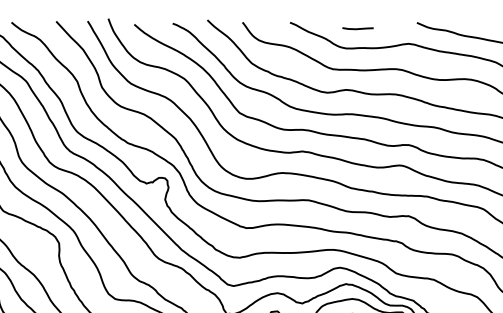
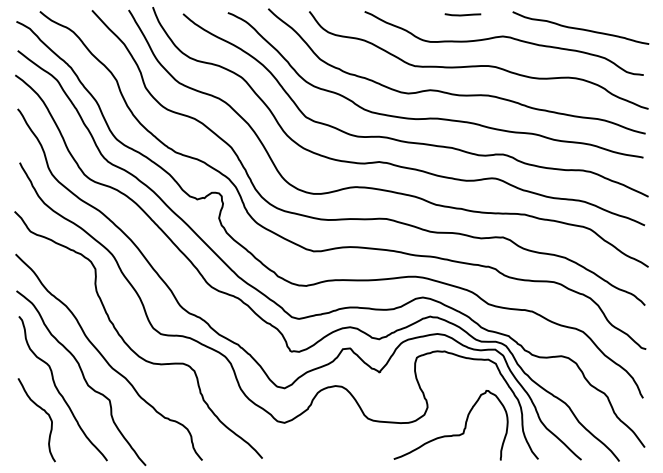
line: (357, 28) -> (462, 14), moved

